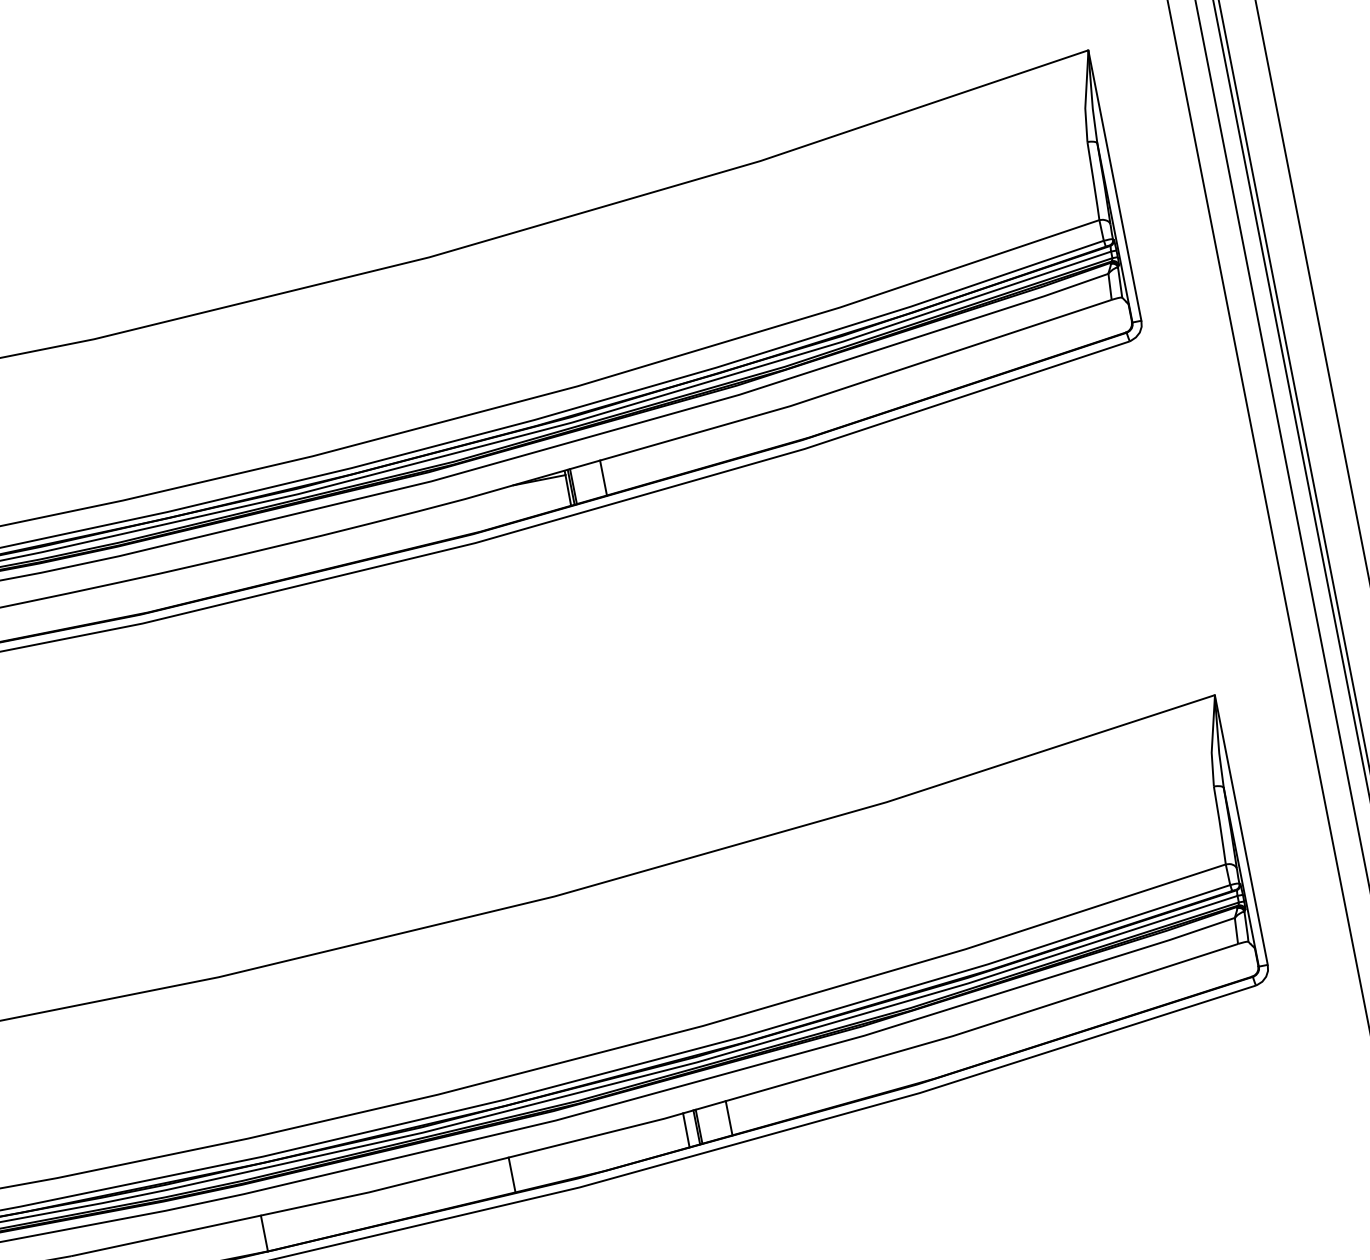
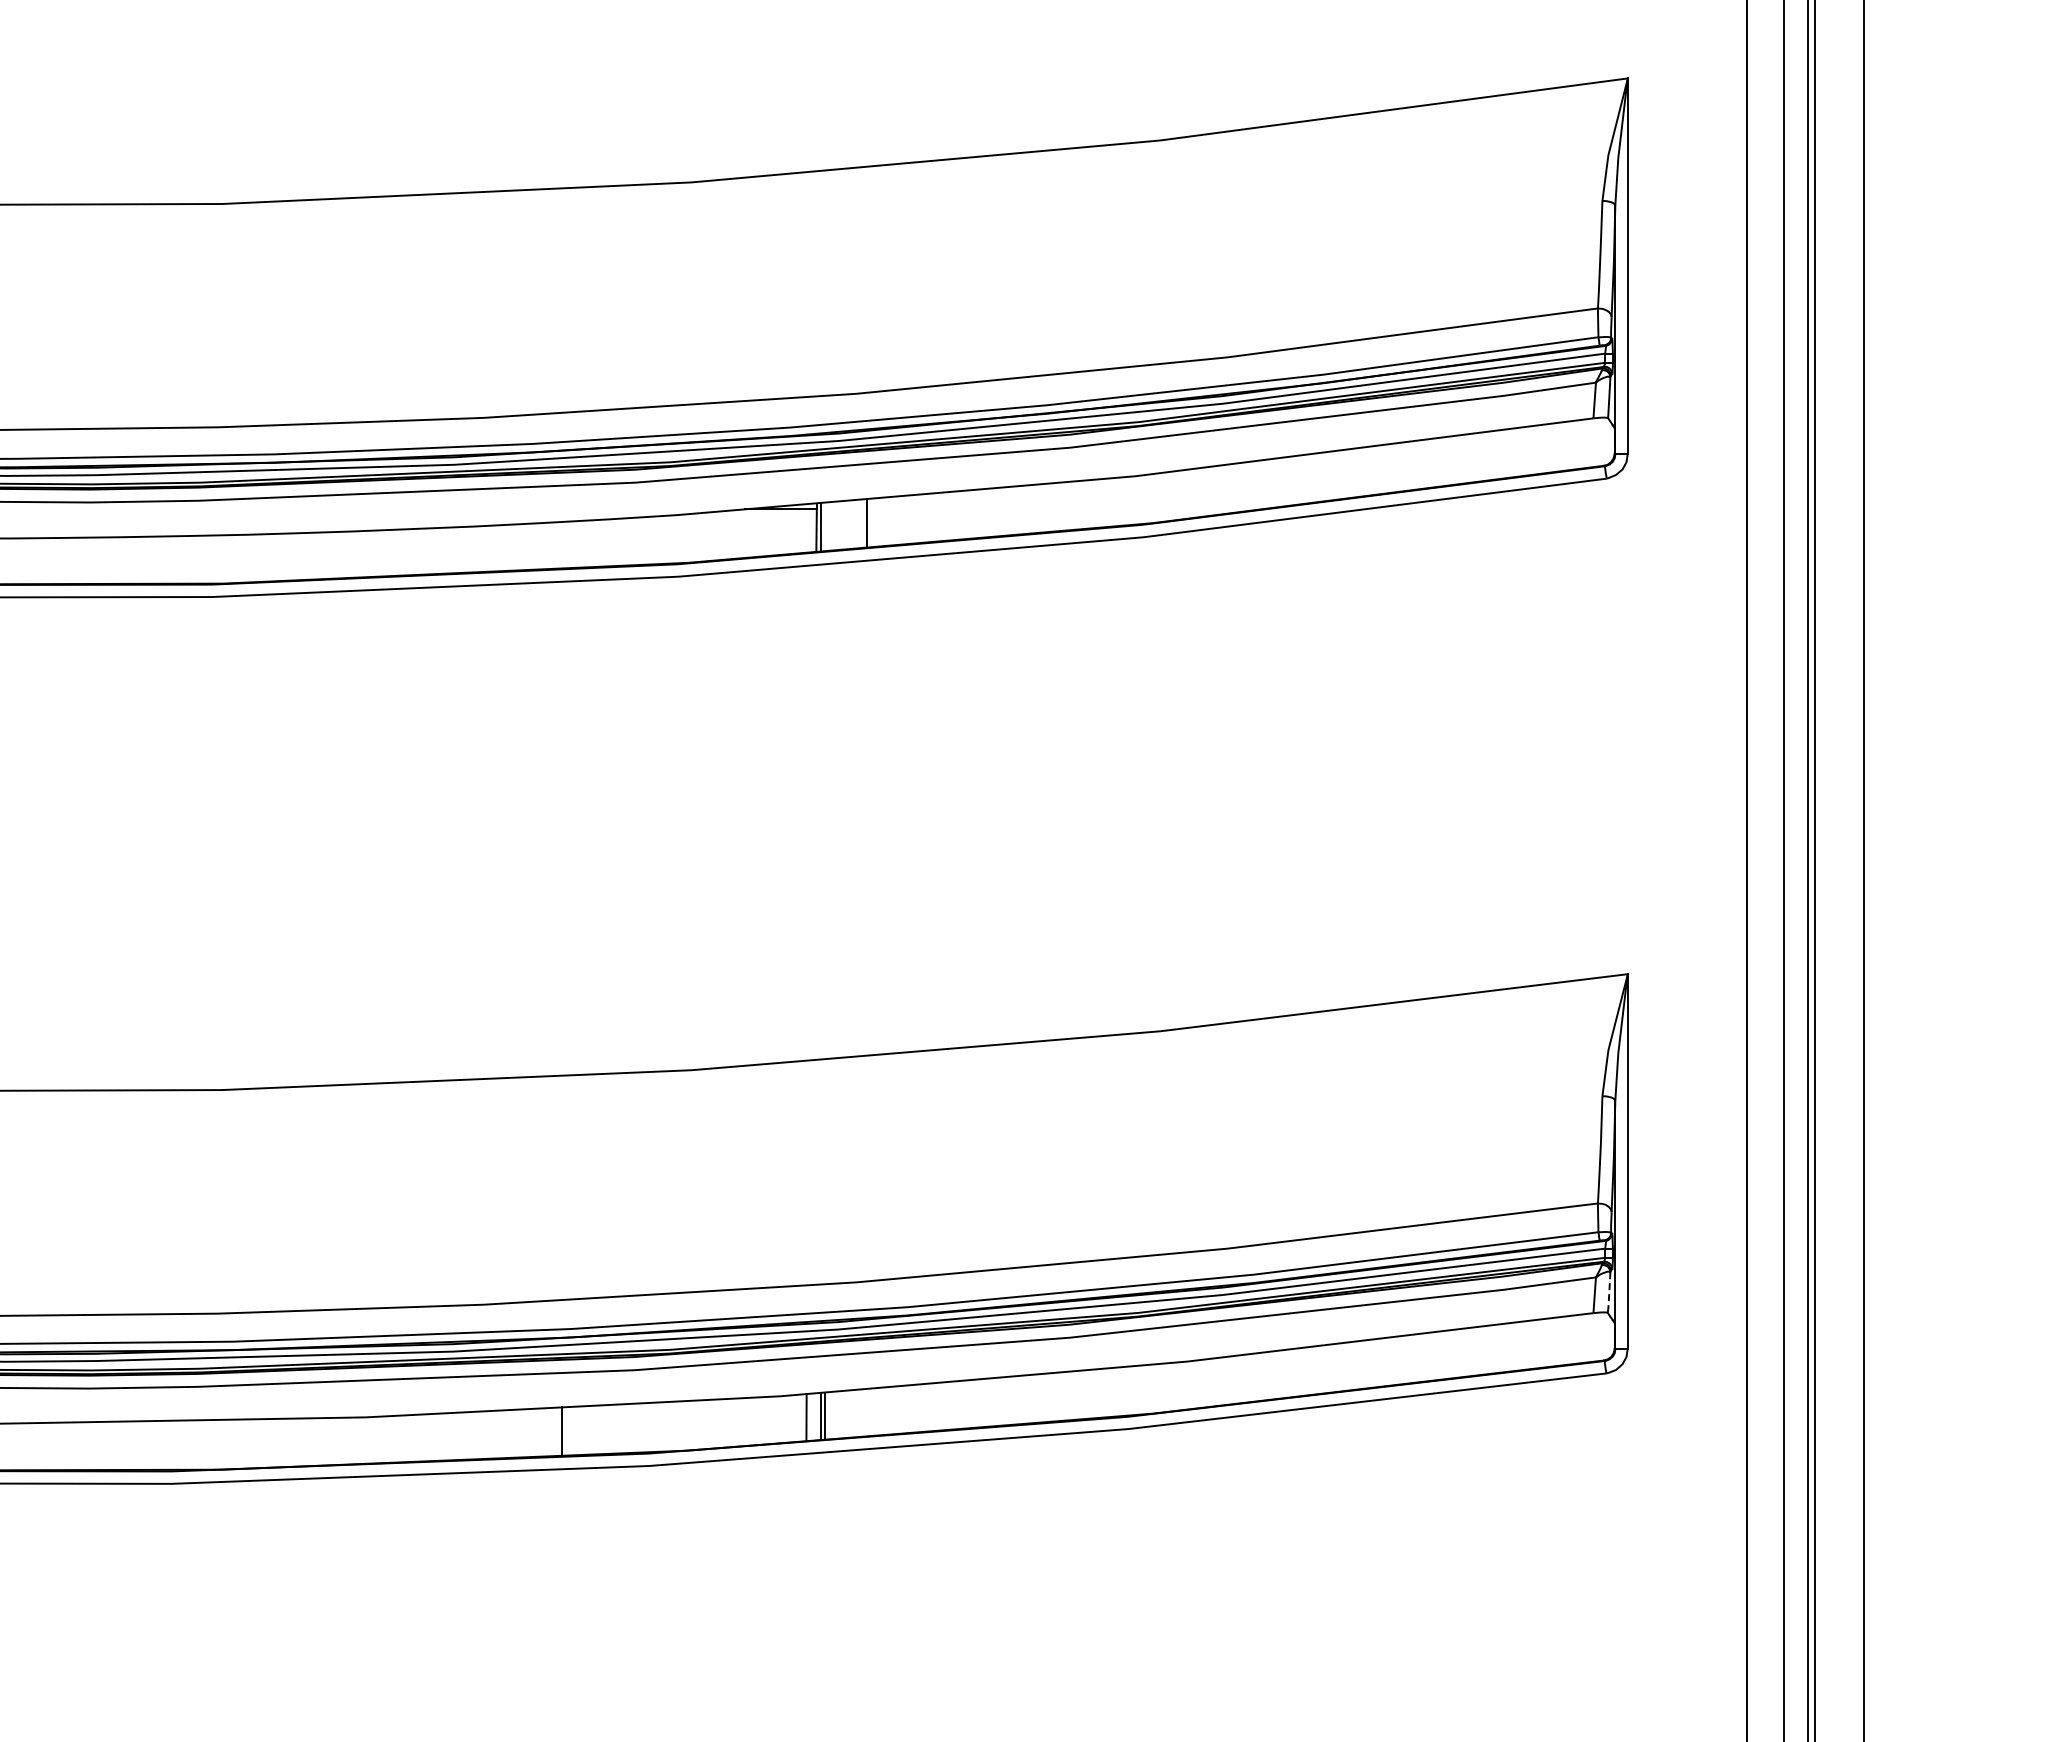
line: (573, 486) -> (824, 526), removed
line: (1246, 926) -> (1609, 1292), solid -> dashed
line: (728, 1118) -> (866, 1412), removed
line: (264, 1233) -> (215, 1444), removed

